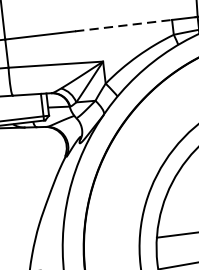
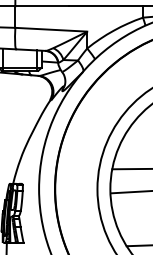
line: (124, 25) -> (106, 6), dashed -> solid

